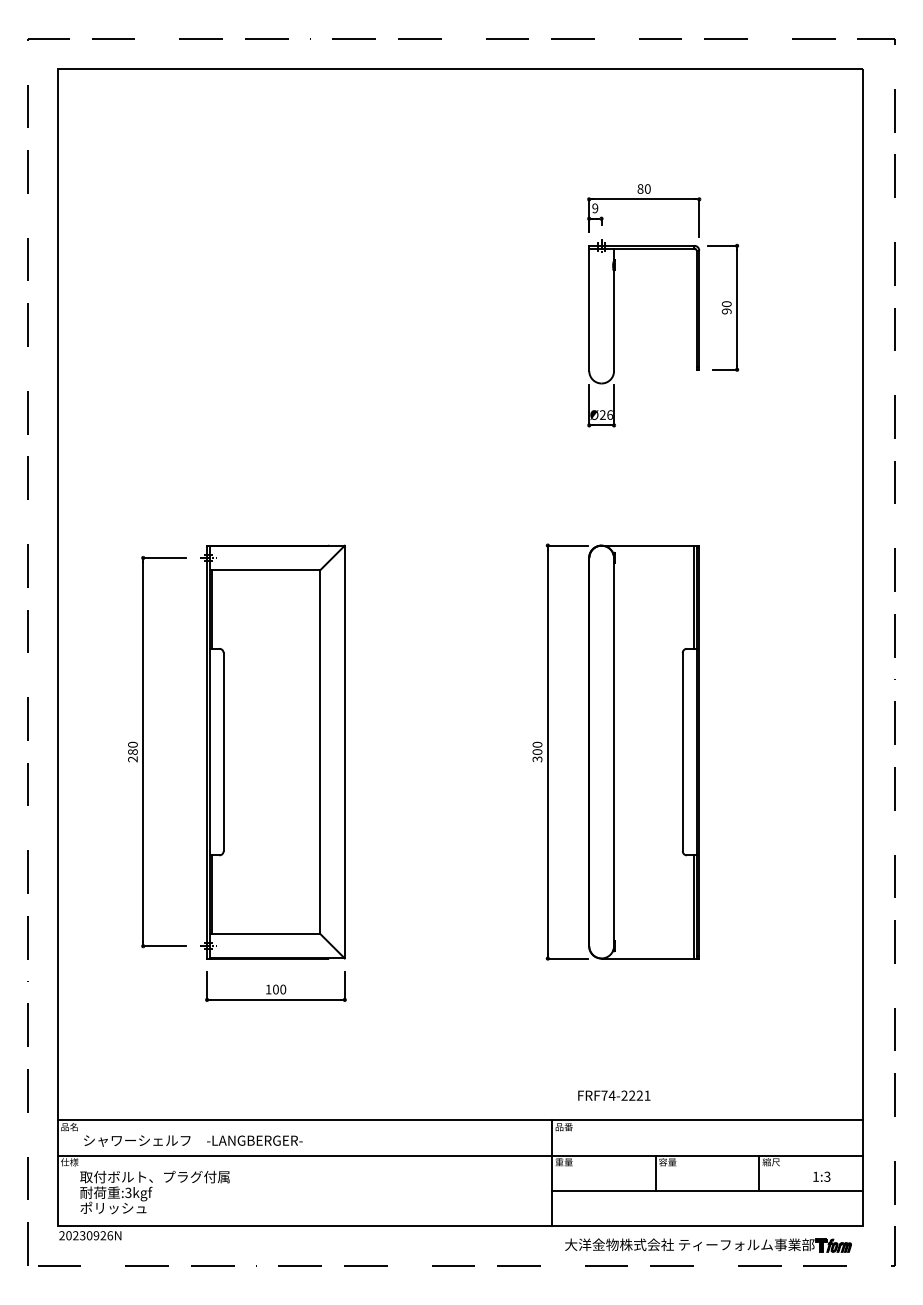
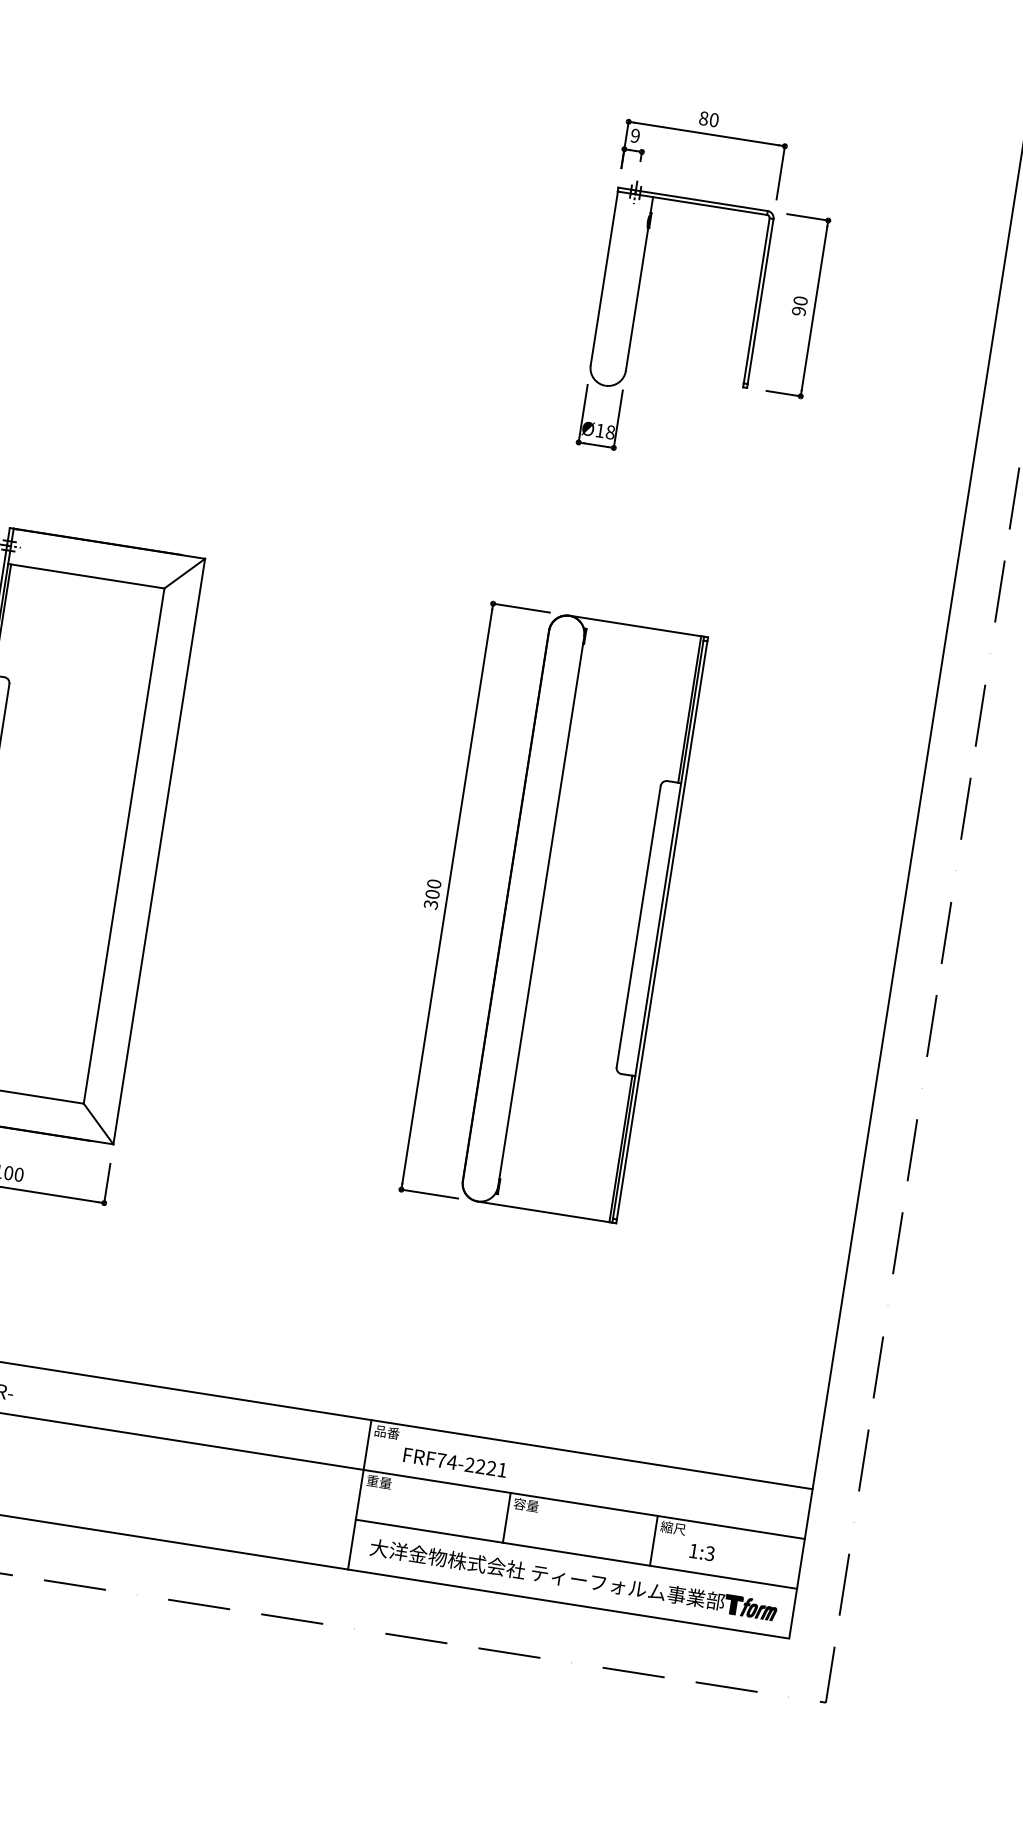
text: (605, 414) -> (604, 430), Ø26 -> Ø18
text: (614, 1095) -> (455, 1462), moved
text: (821, 1176) -> (701, 1551), moved
part: (708, 1245) -> (573, 1579), moved

